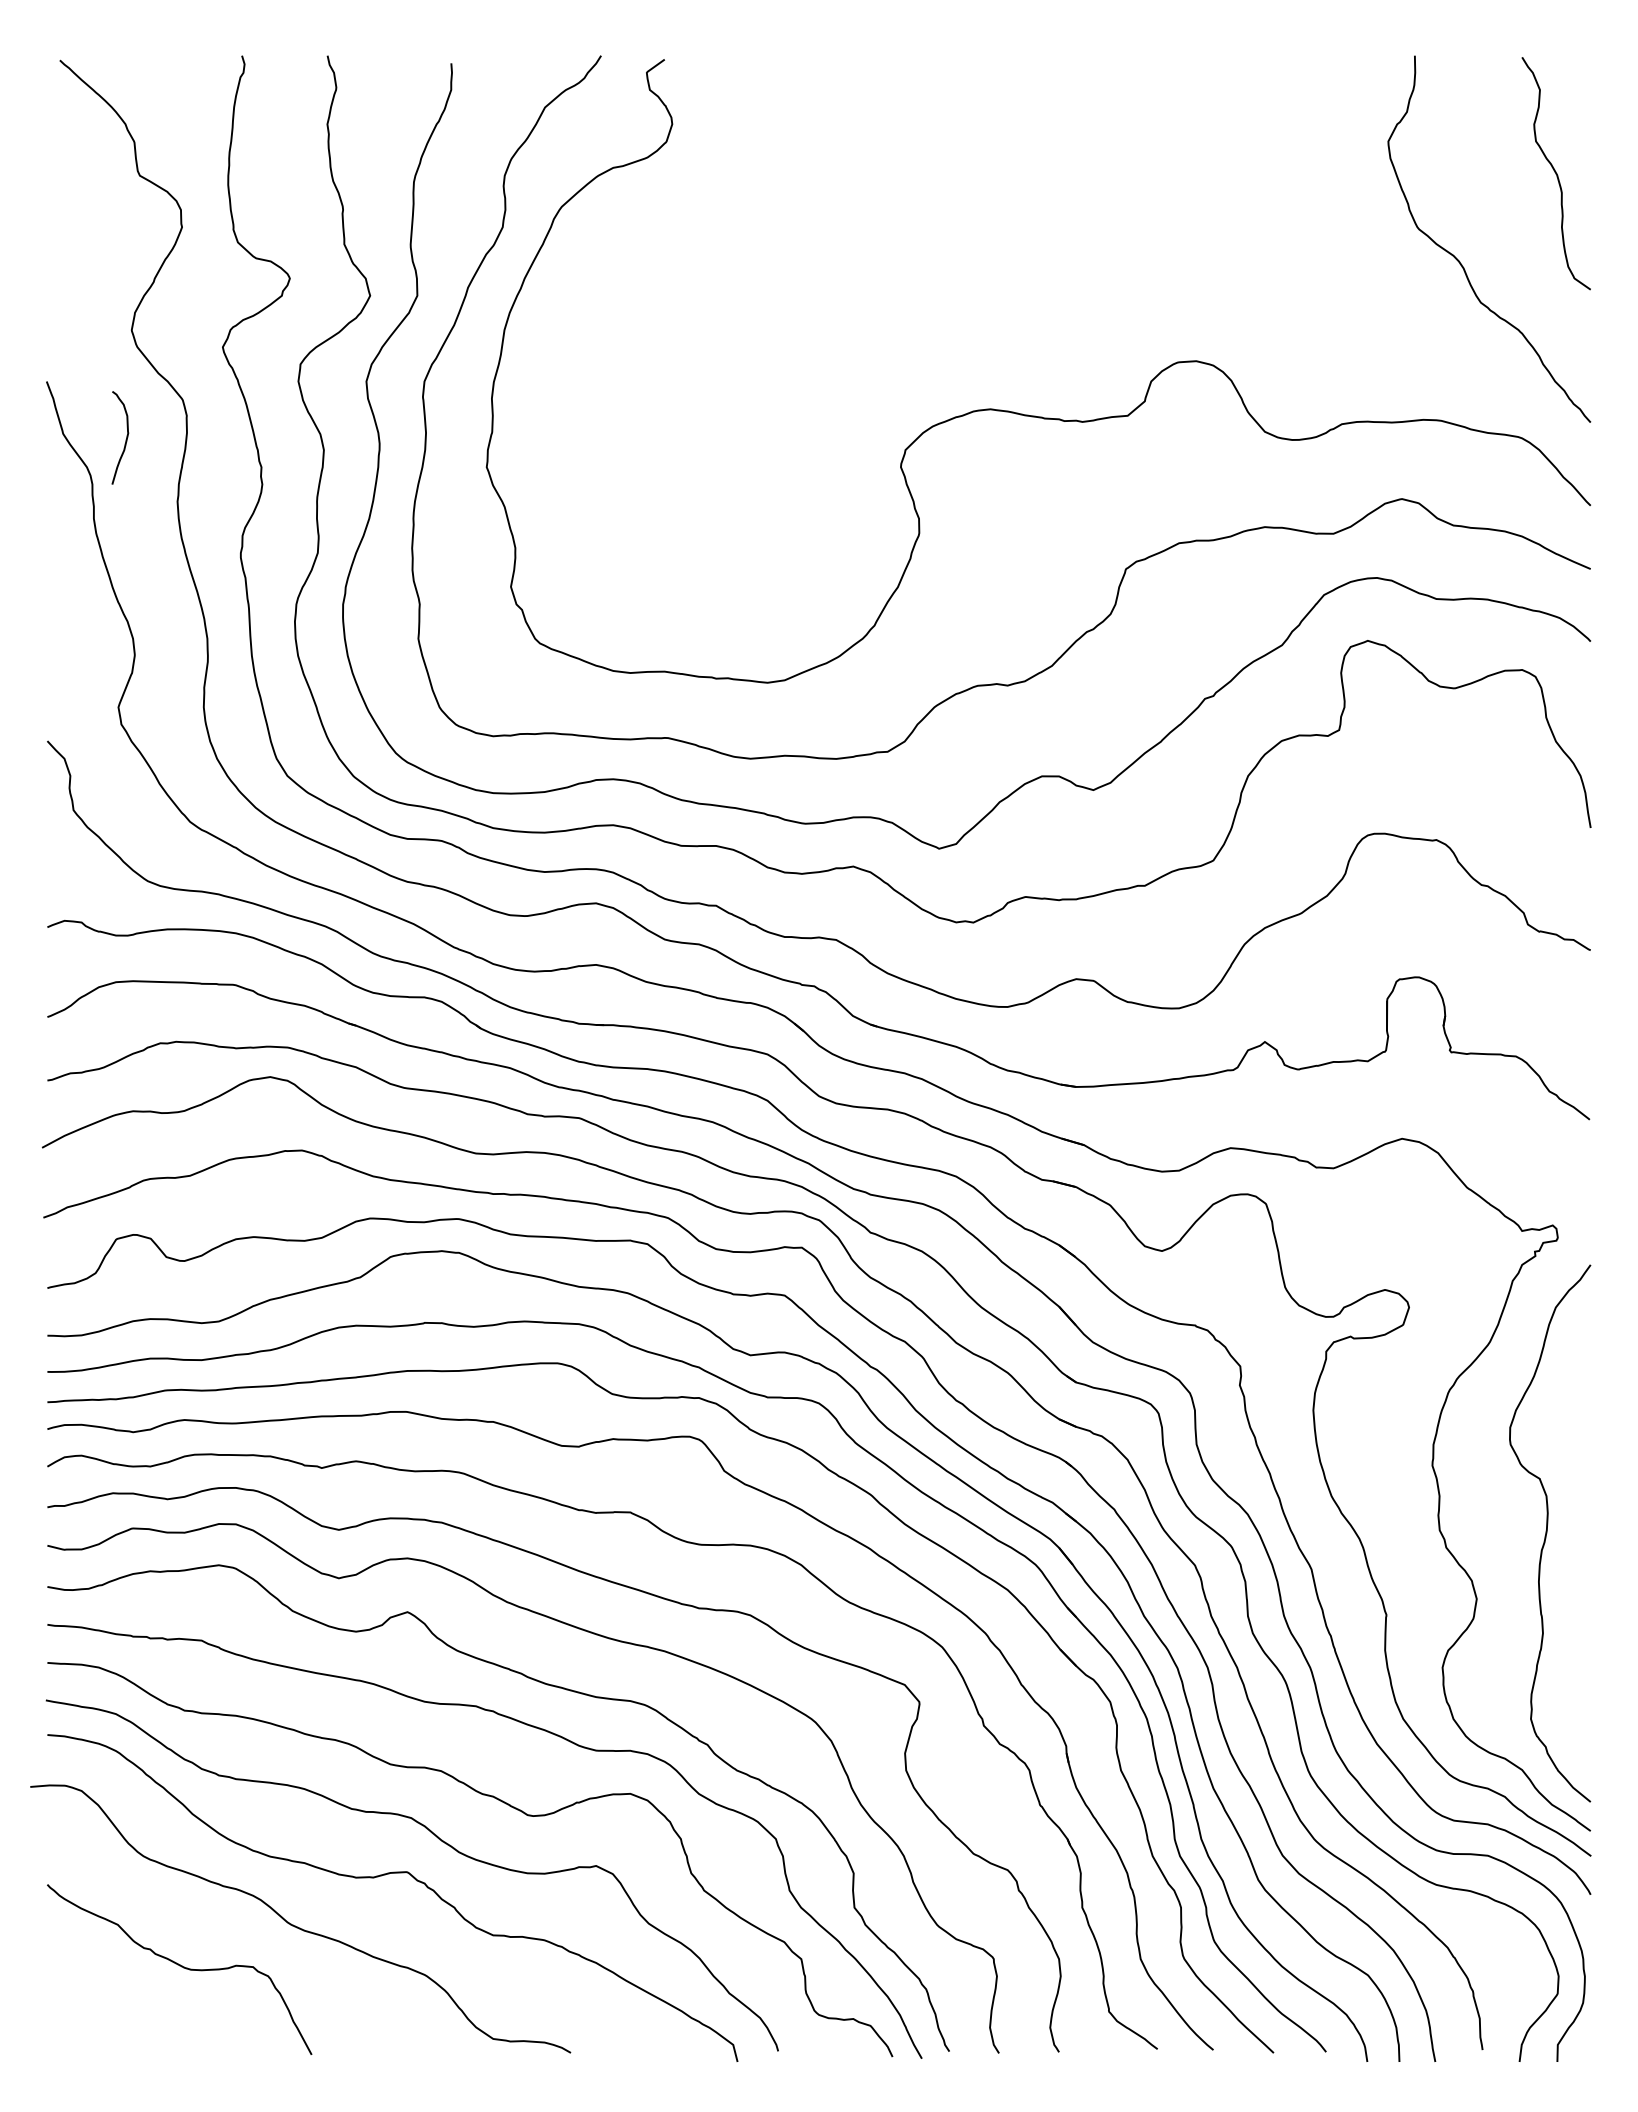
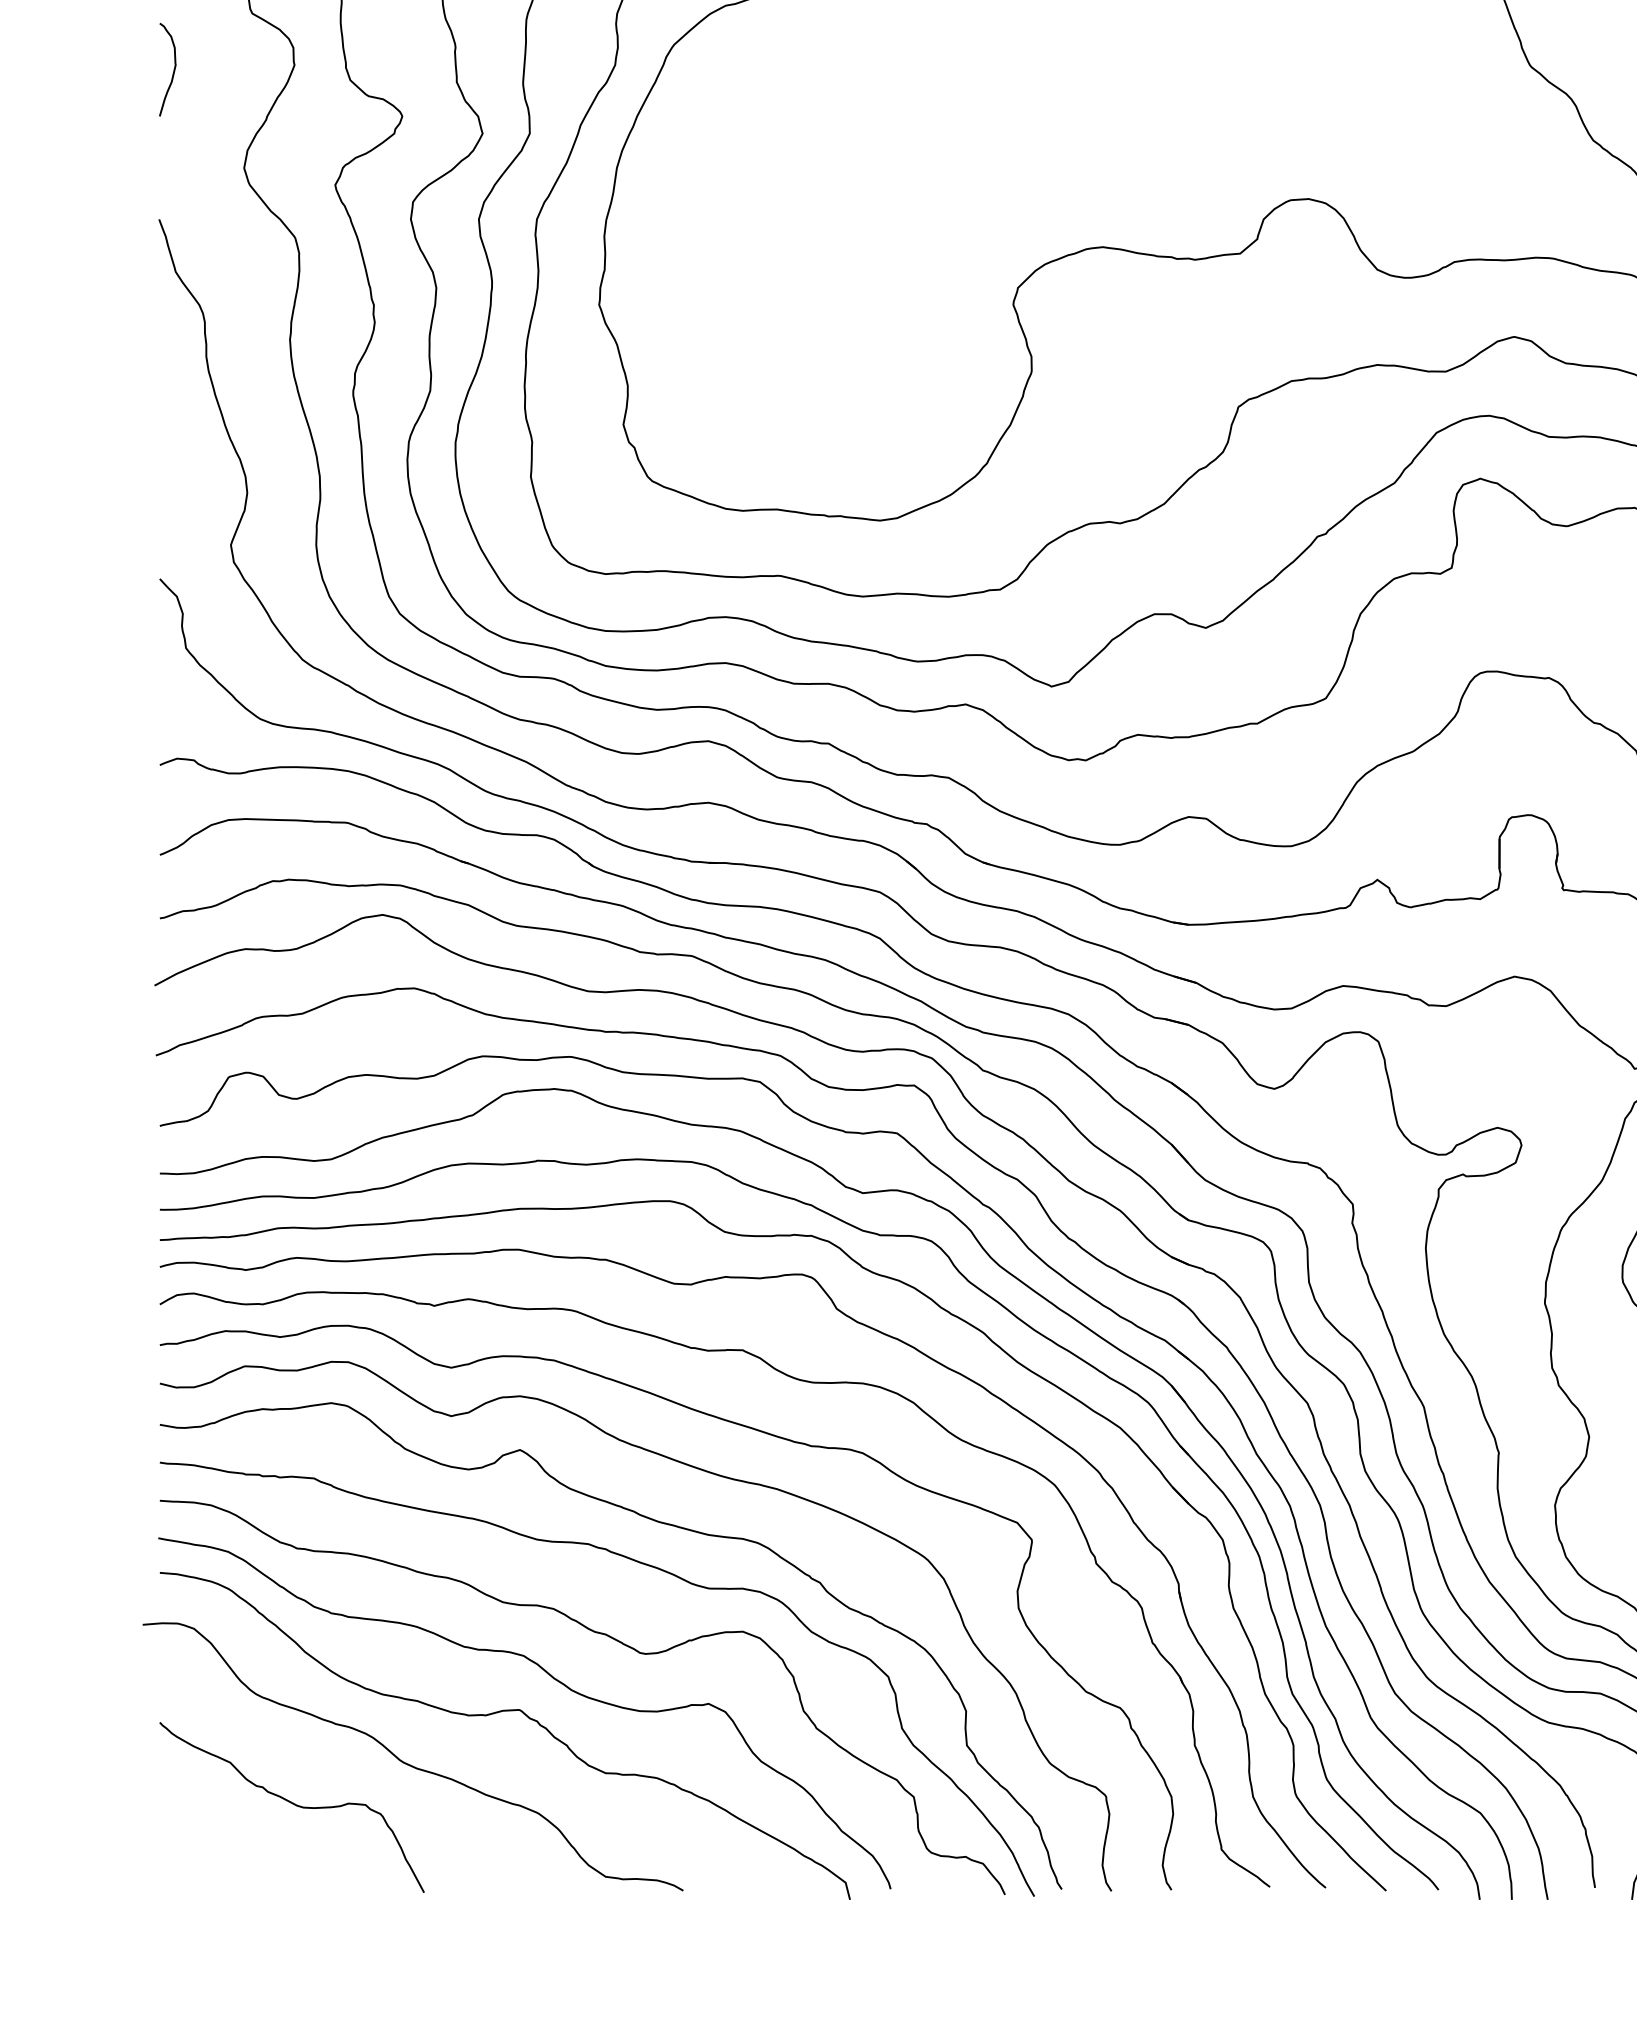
curve: (125, 439) -> (172, 71), moved

